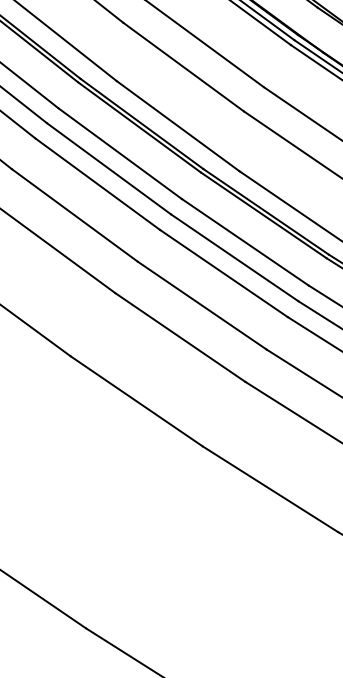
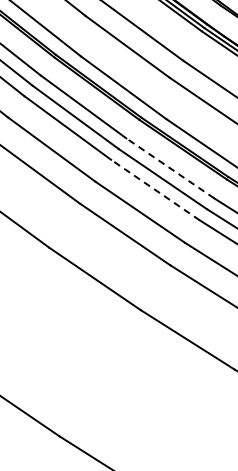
line: (244, 242) -> (169, 168), solid -> dashed
line: (224, 274) -> (155, 190), solid -> dashed

